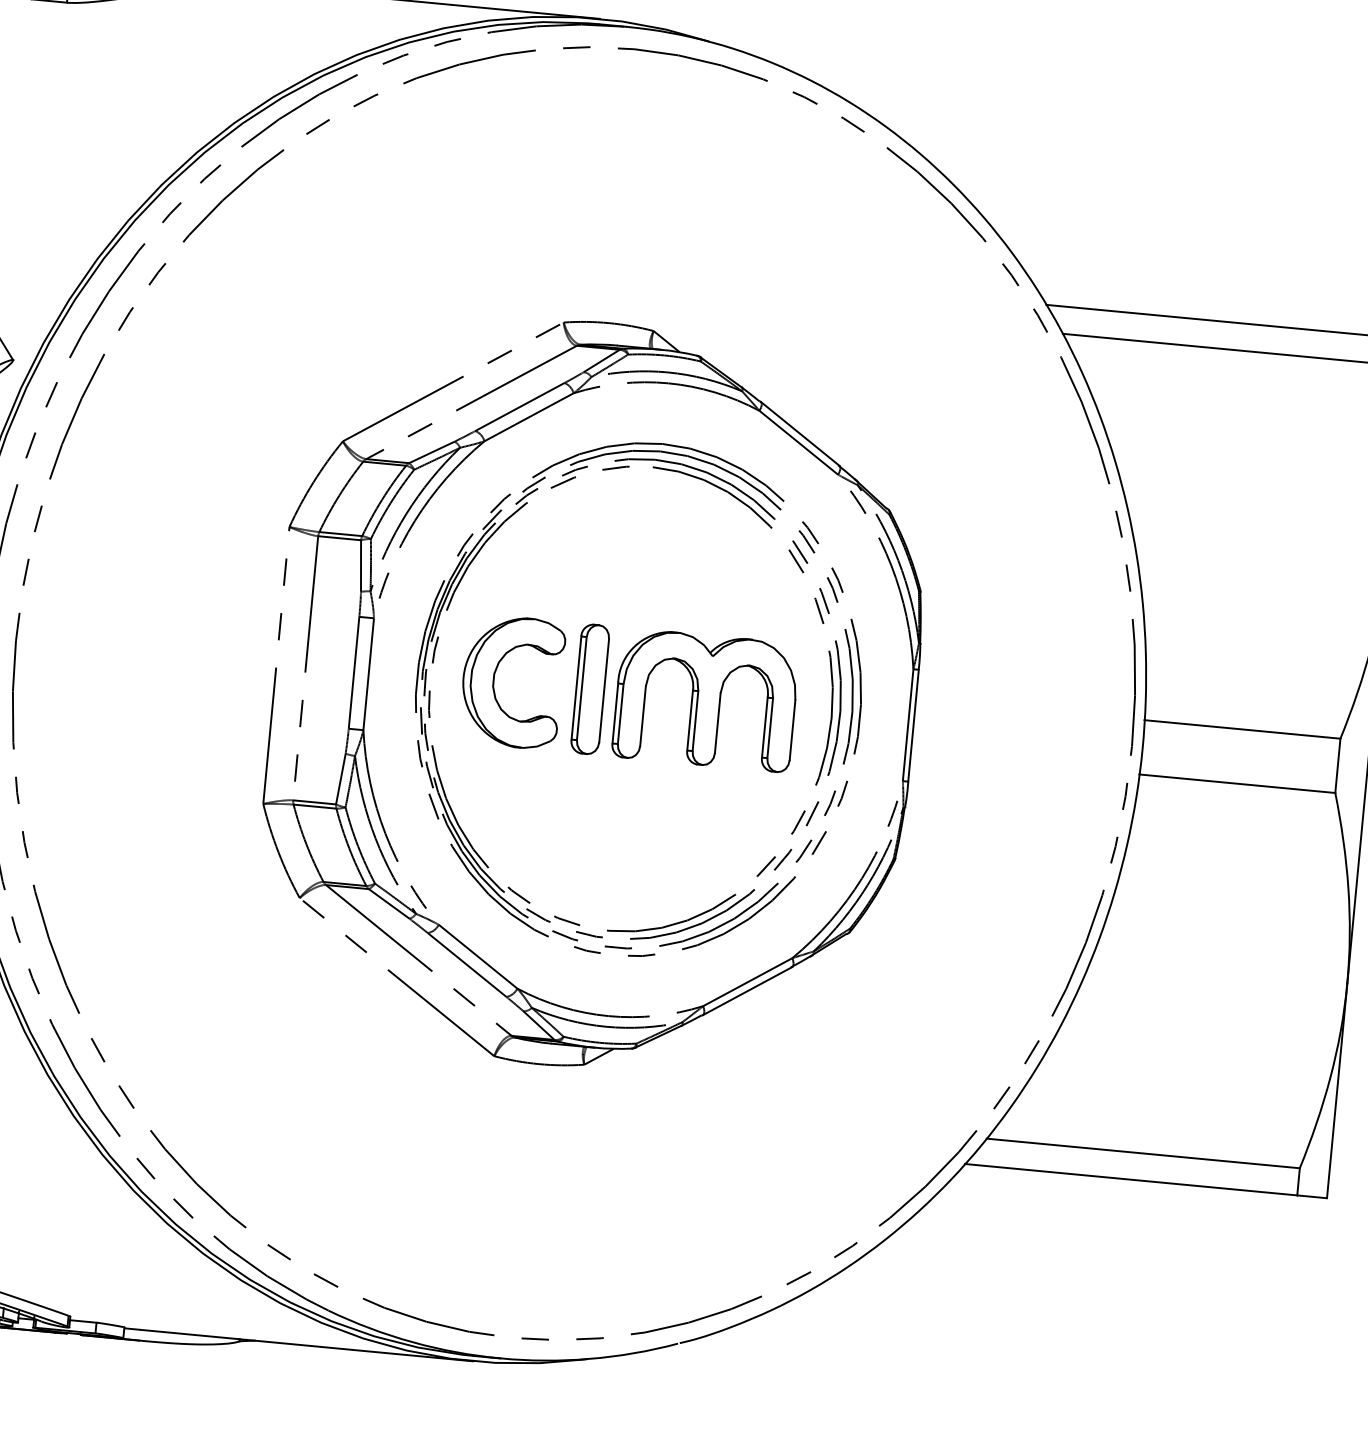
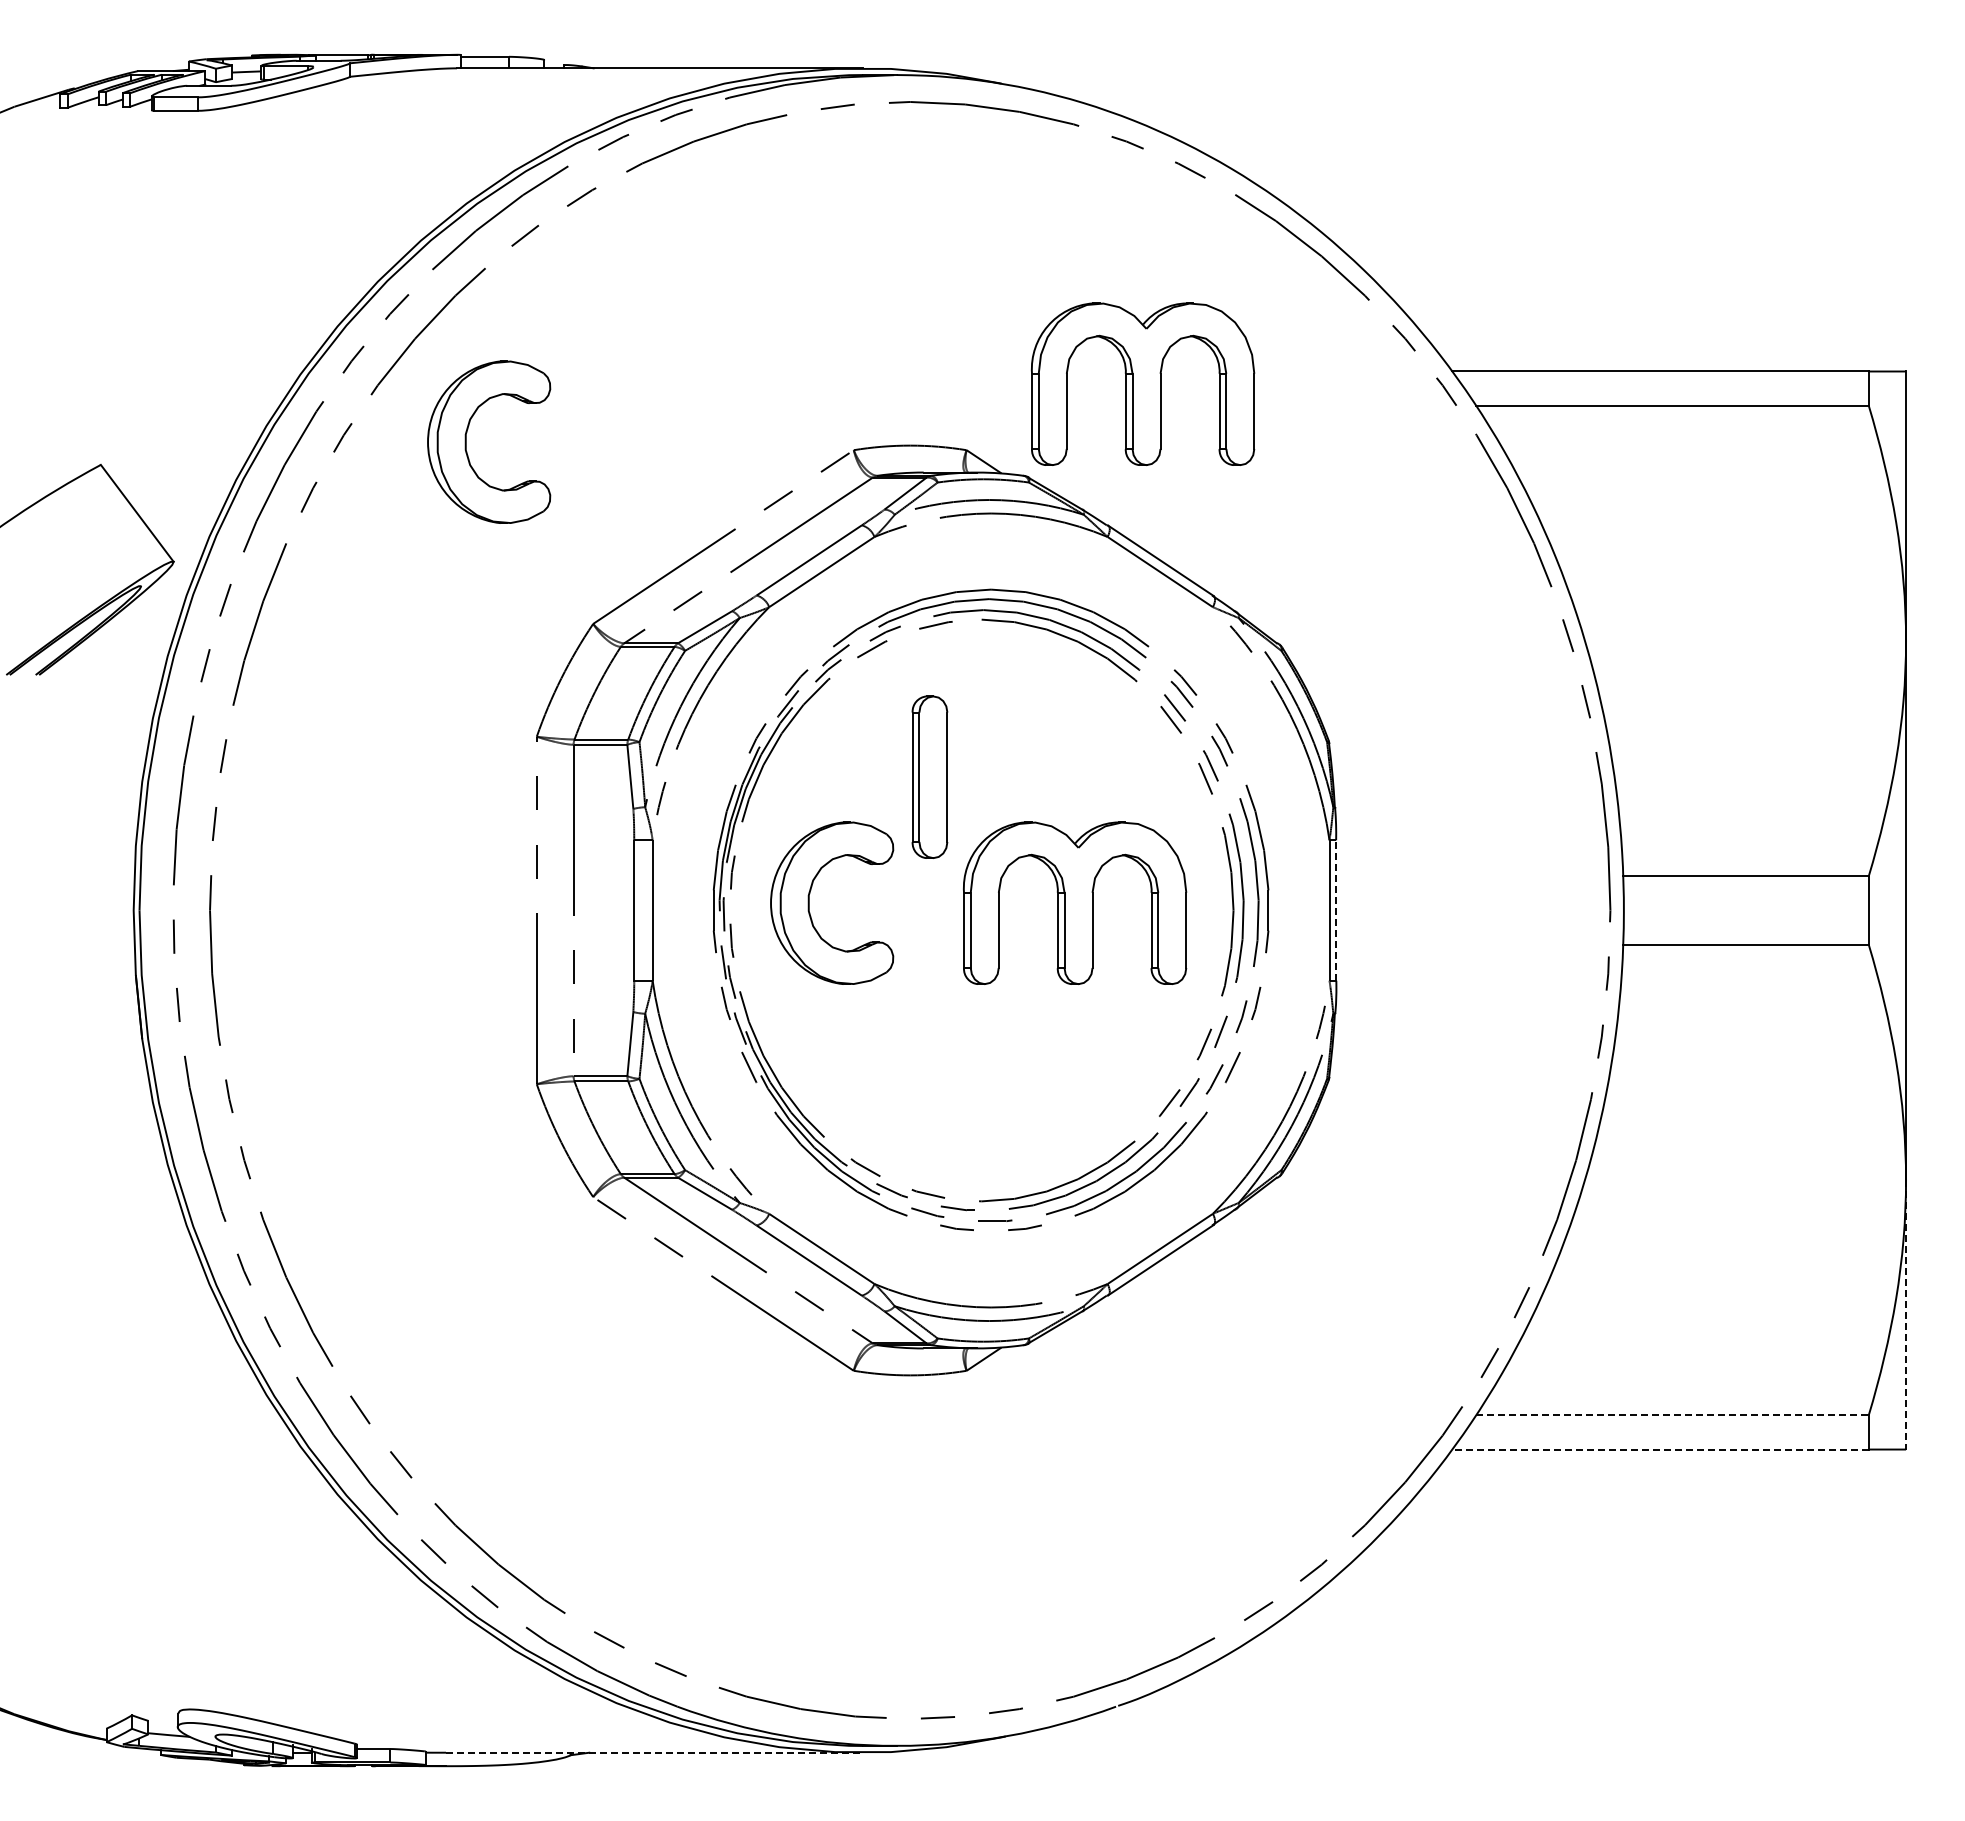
part: (255, 286) -> (466, 441), added
part: (799, 291) -> (1143, 383), added
part: (589, 688) -> (929, 776), moved
line: (913, 725) -> (1336, 910), solid -> dashed
line: (1337, 1090) -> (1906, 1314), solid -> dashed
line: (1143, 1153) -> (1672, 1415), solid -> dashed
line: (1130, 1179) -> (1659, 1449), solid -> dashed
line: (306, 1345) -> (654, 1752), solid -> dashed

